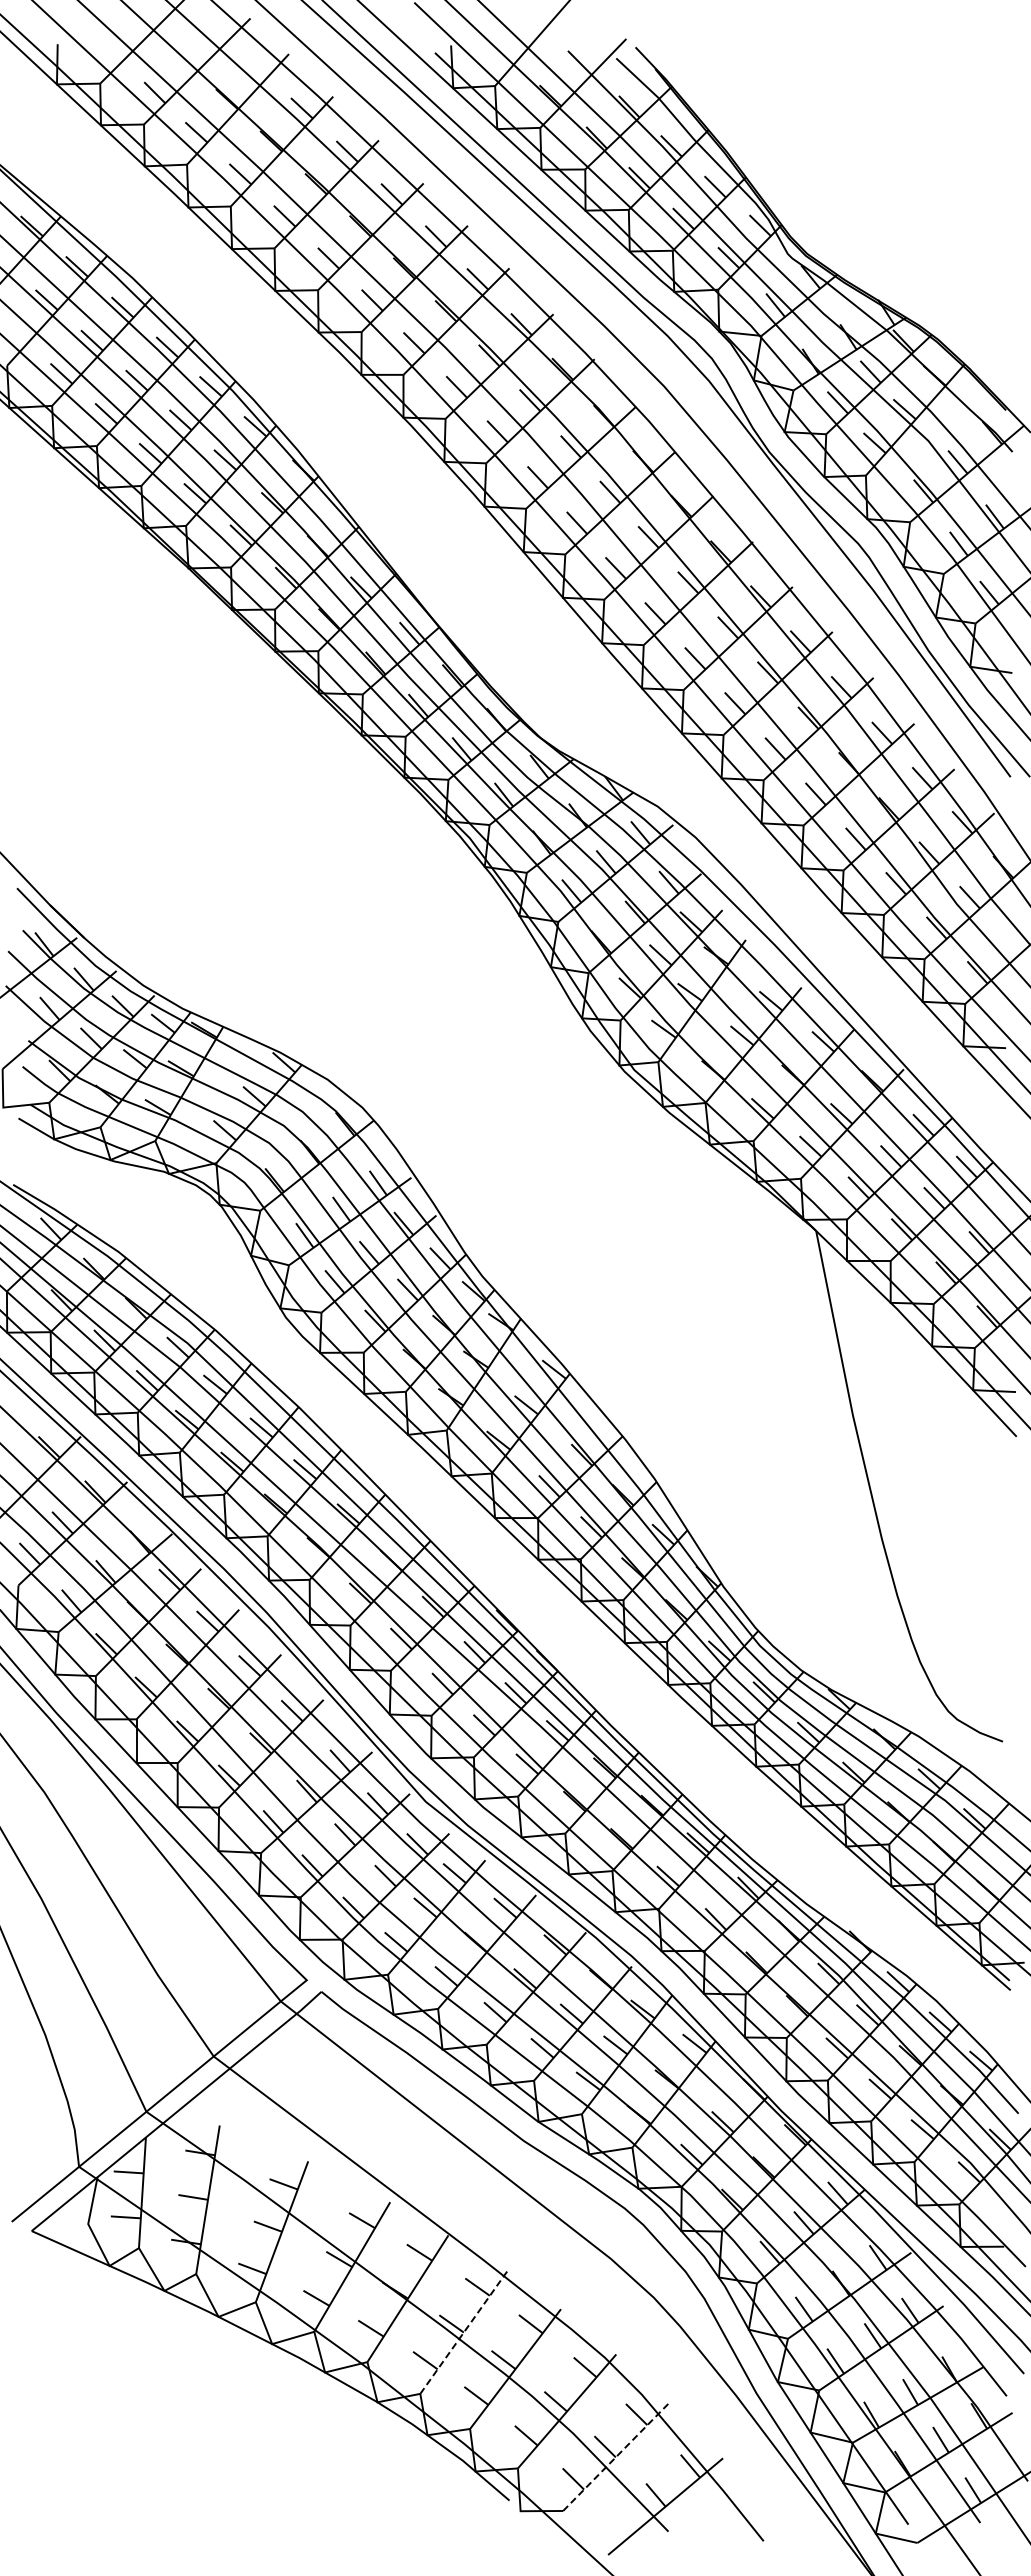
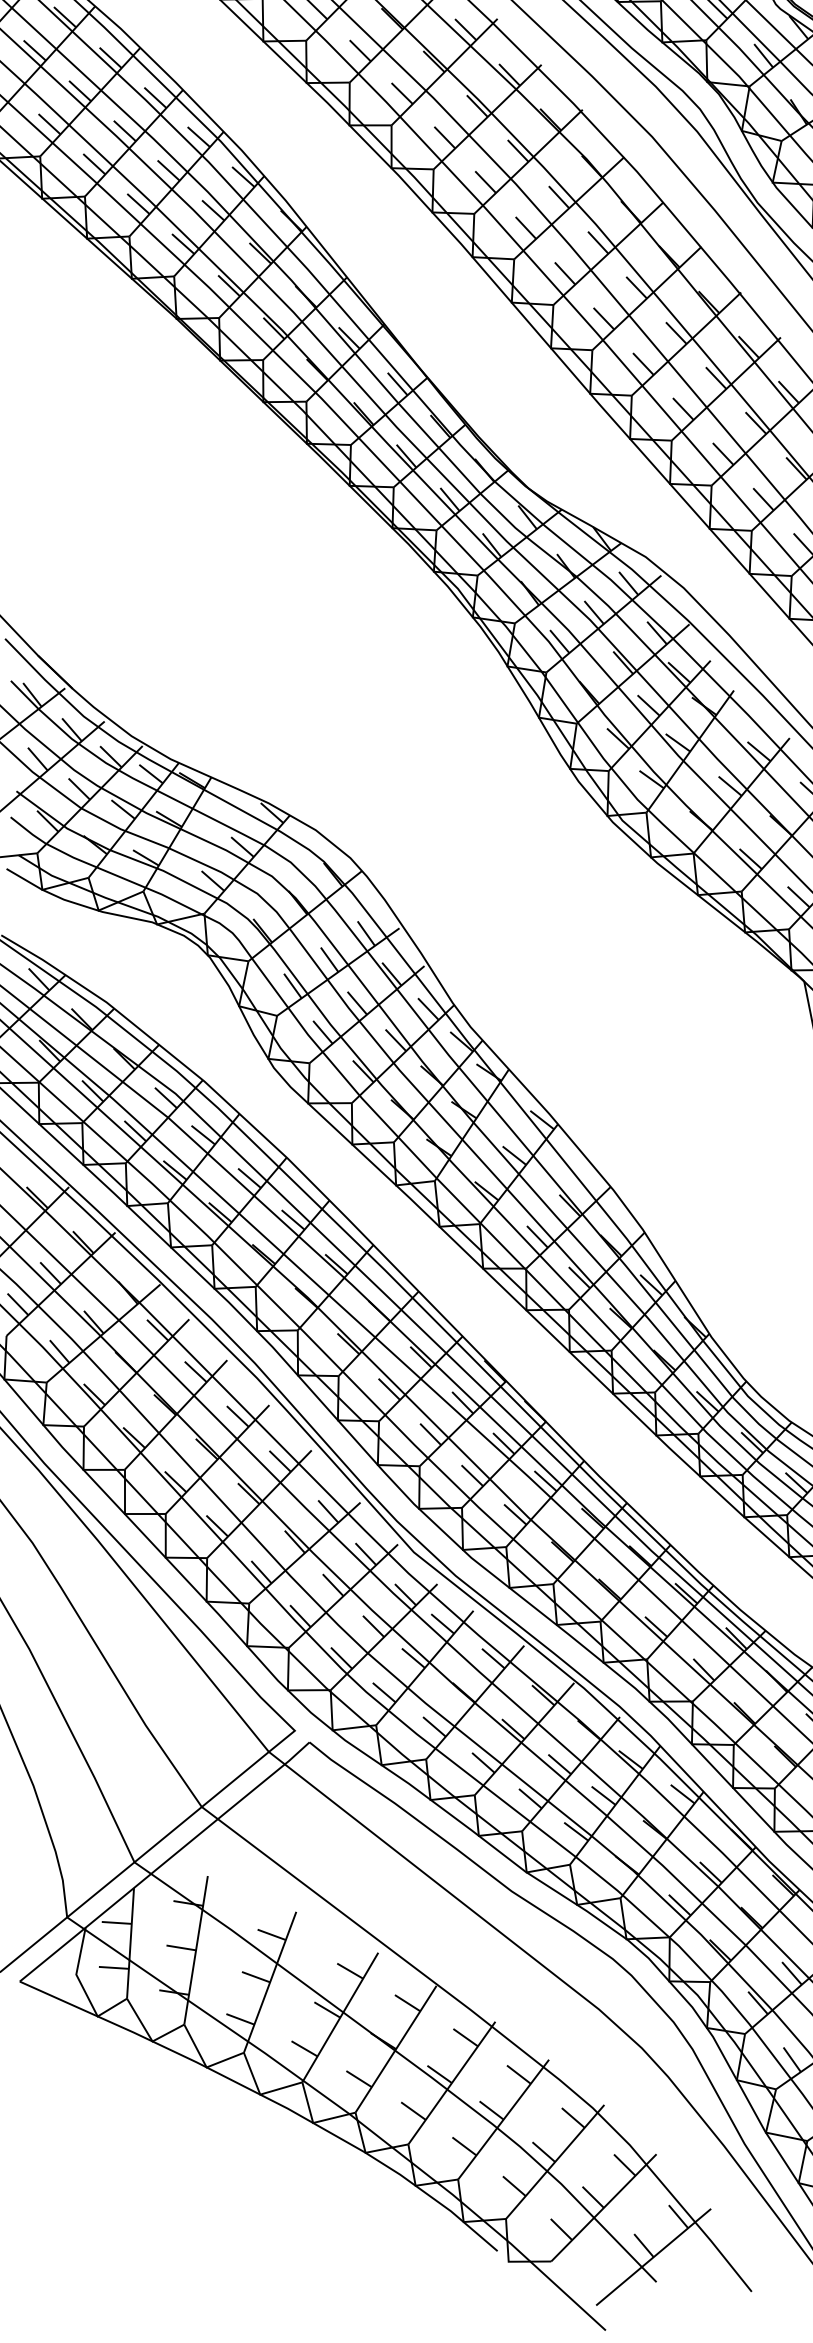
line: (464, 2332) -> (452, 2083), dashed -> solid
line: (616, 2457) -> (604, 2208), dashed -> solid

